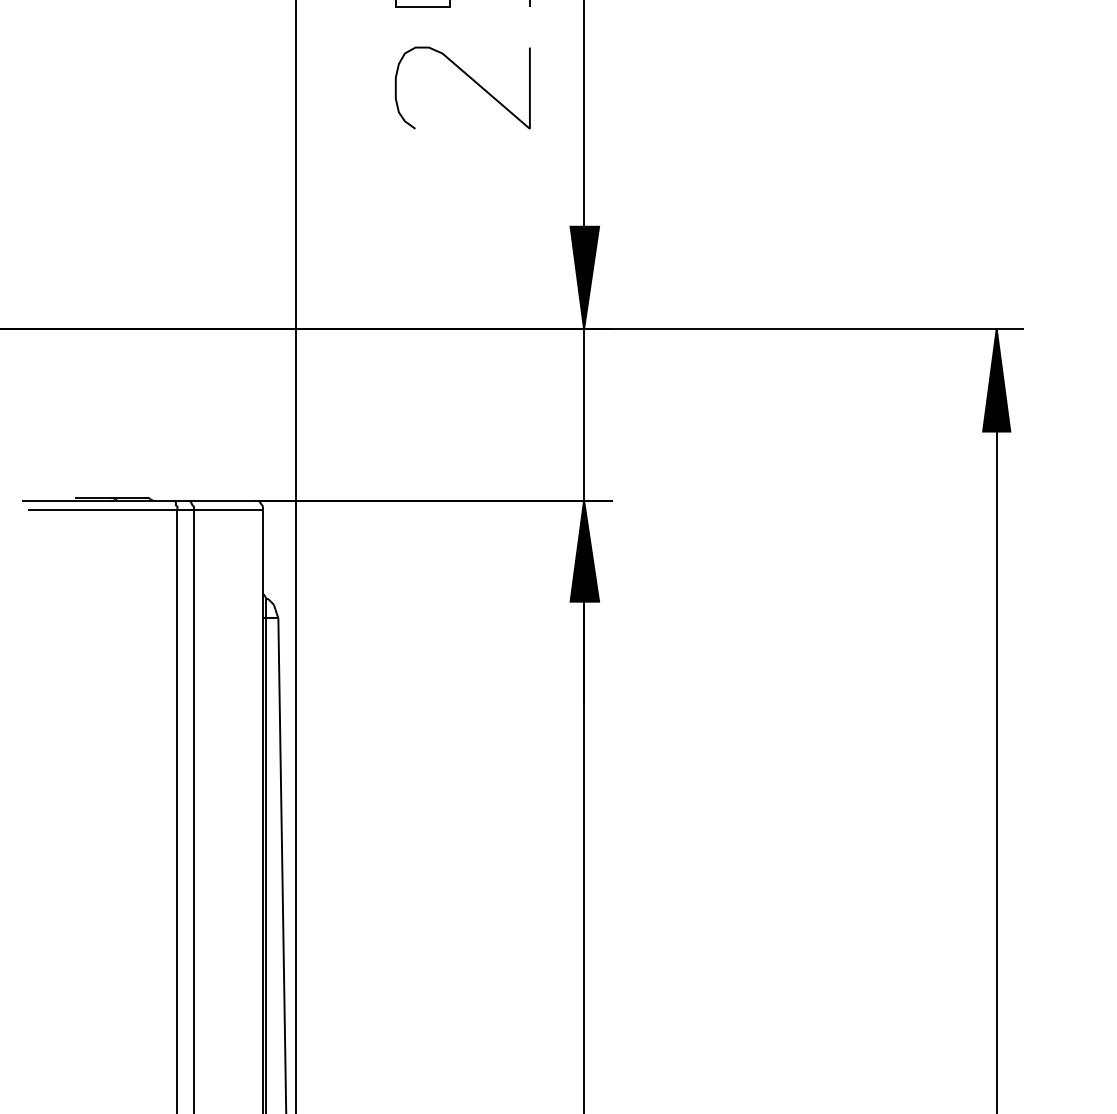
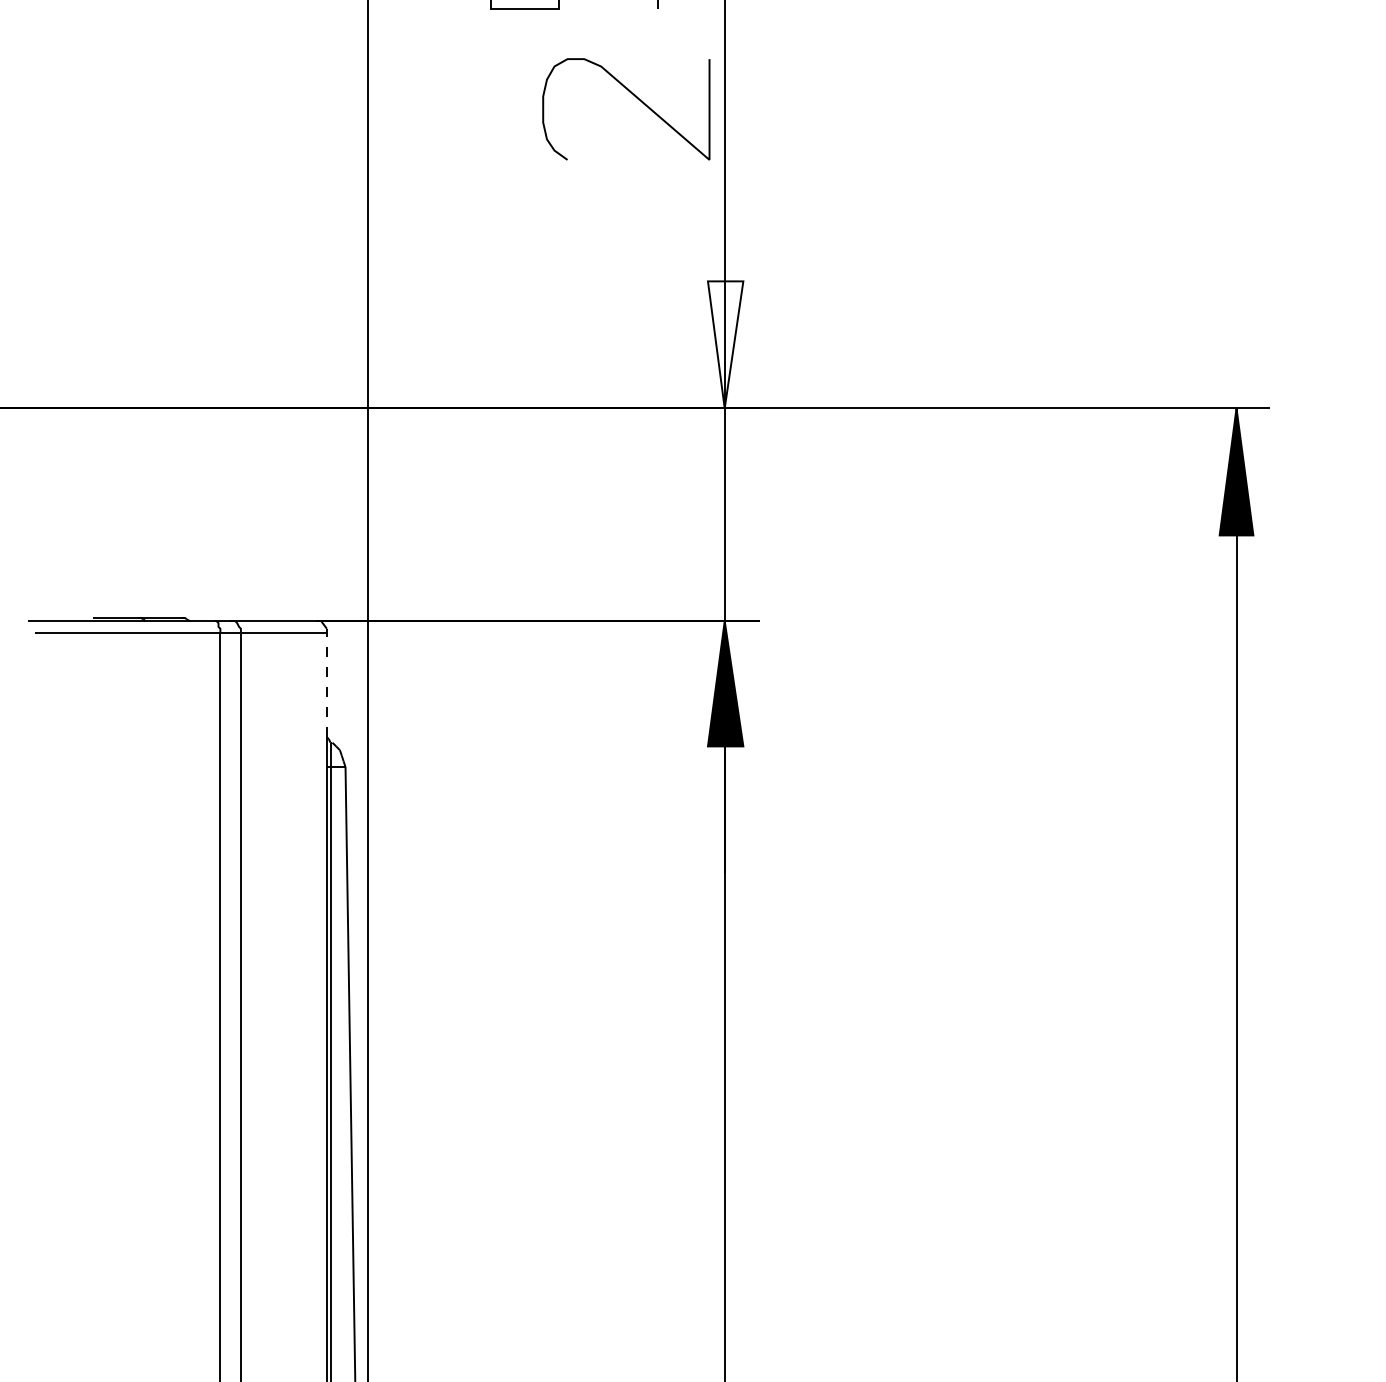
curve: (471, 79) -> (636, 98), moved
fill: (584, 277) -> (725, 344), removed
line: (263, 551) -> (326, 684), solid -> dashed

